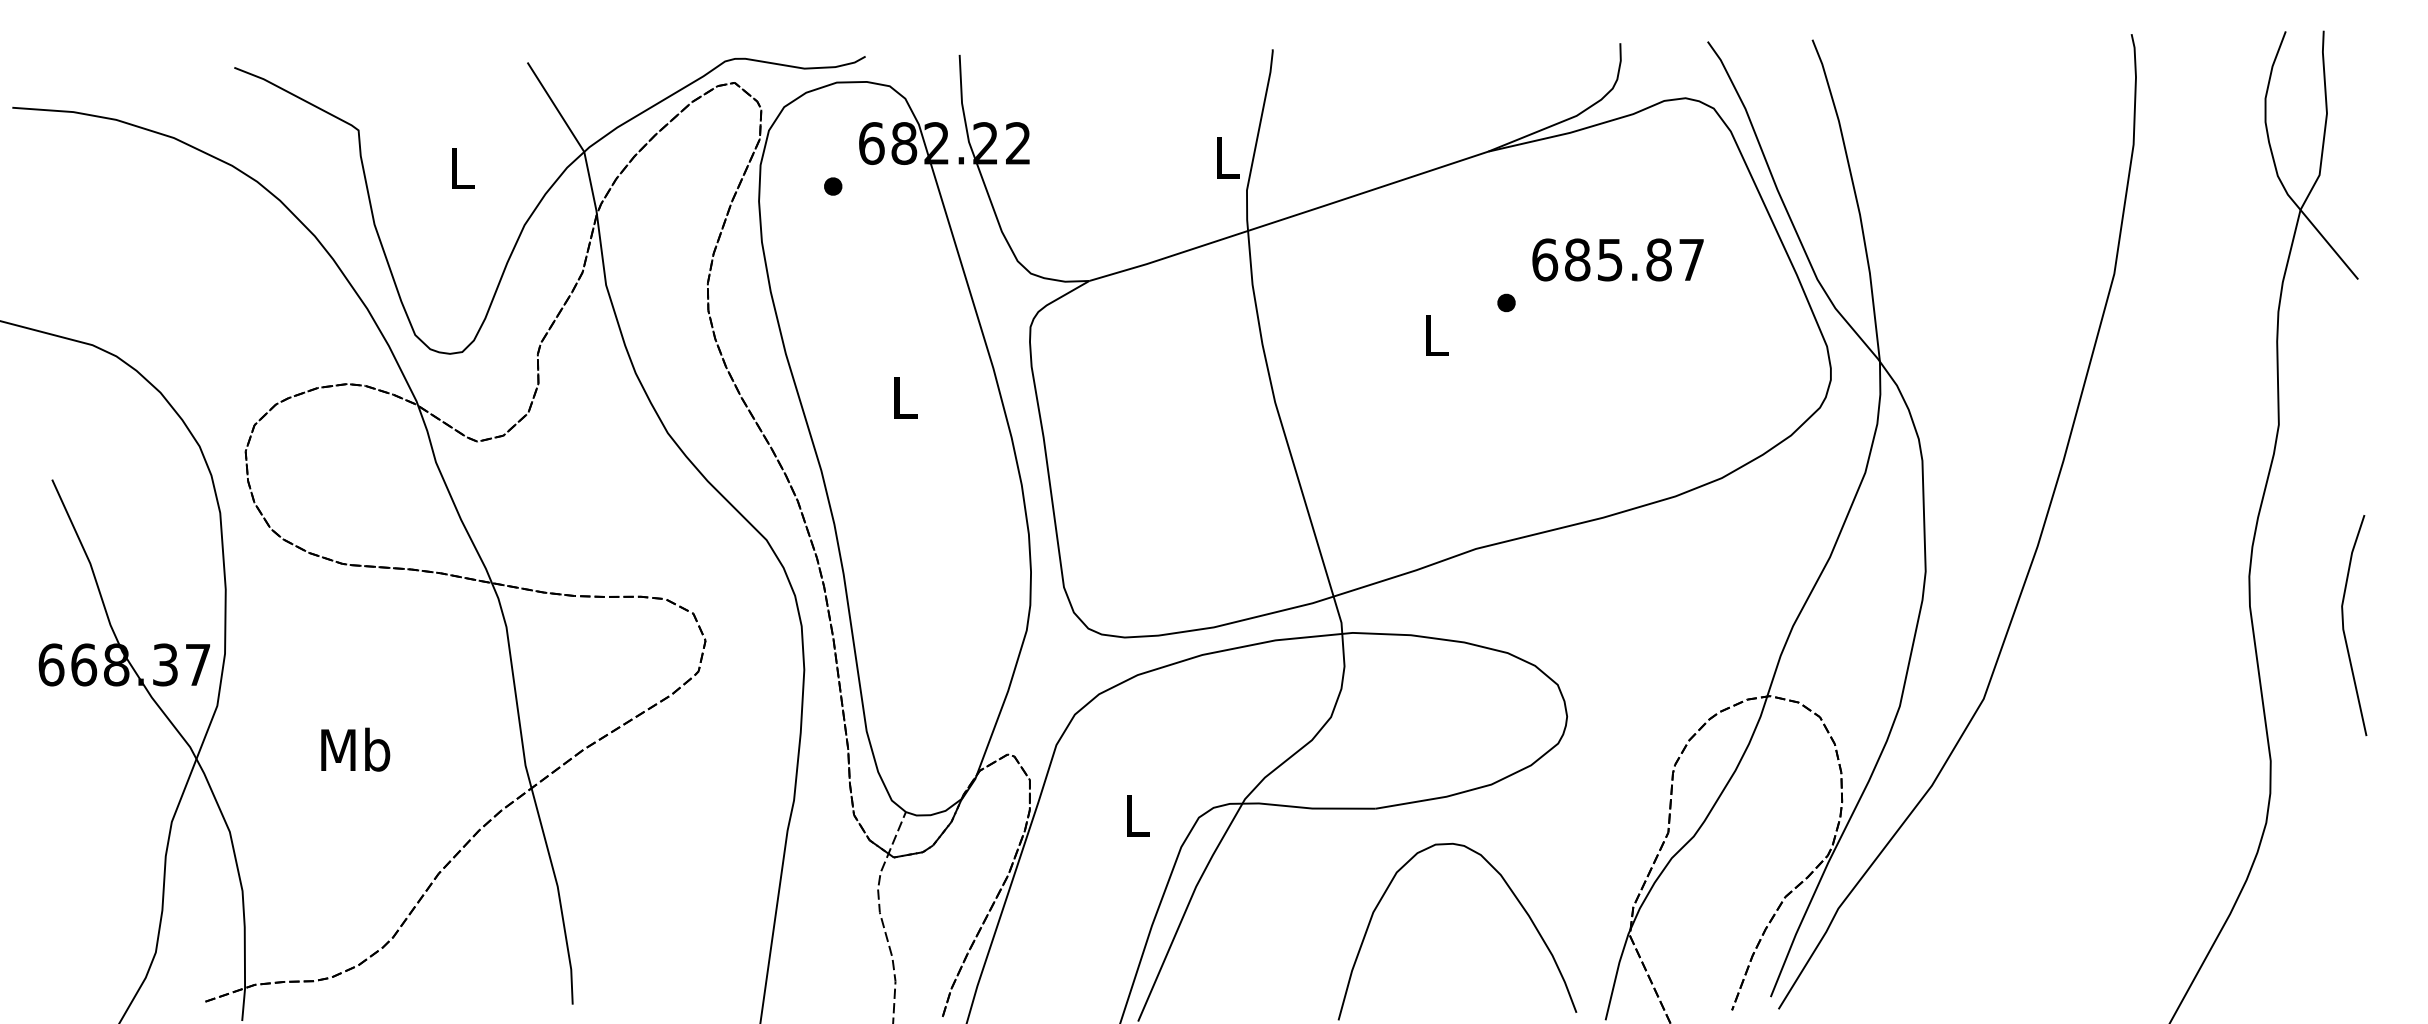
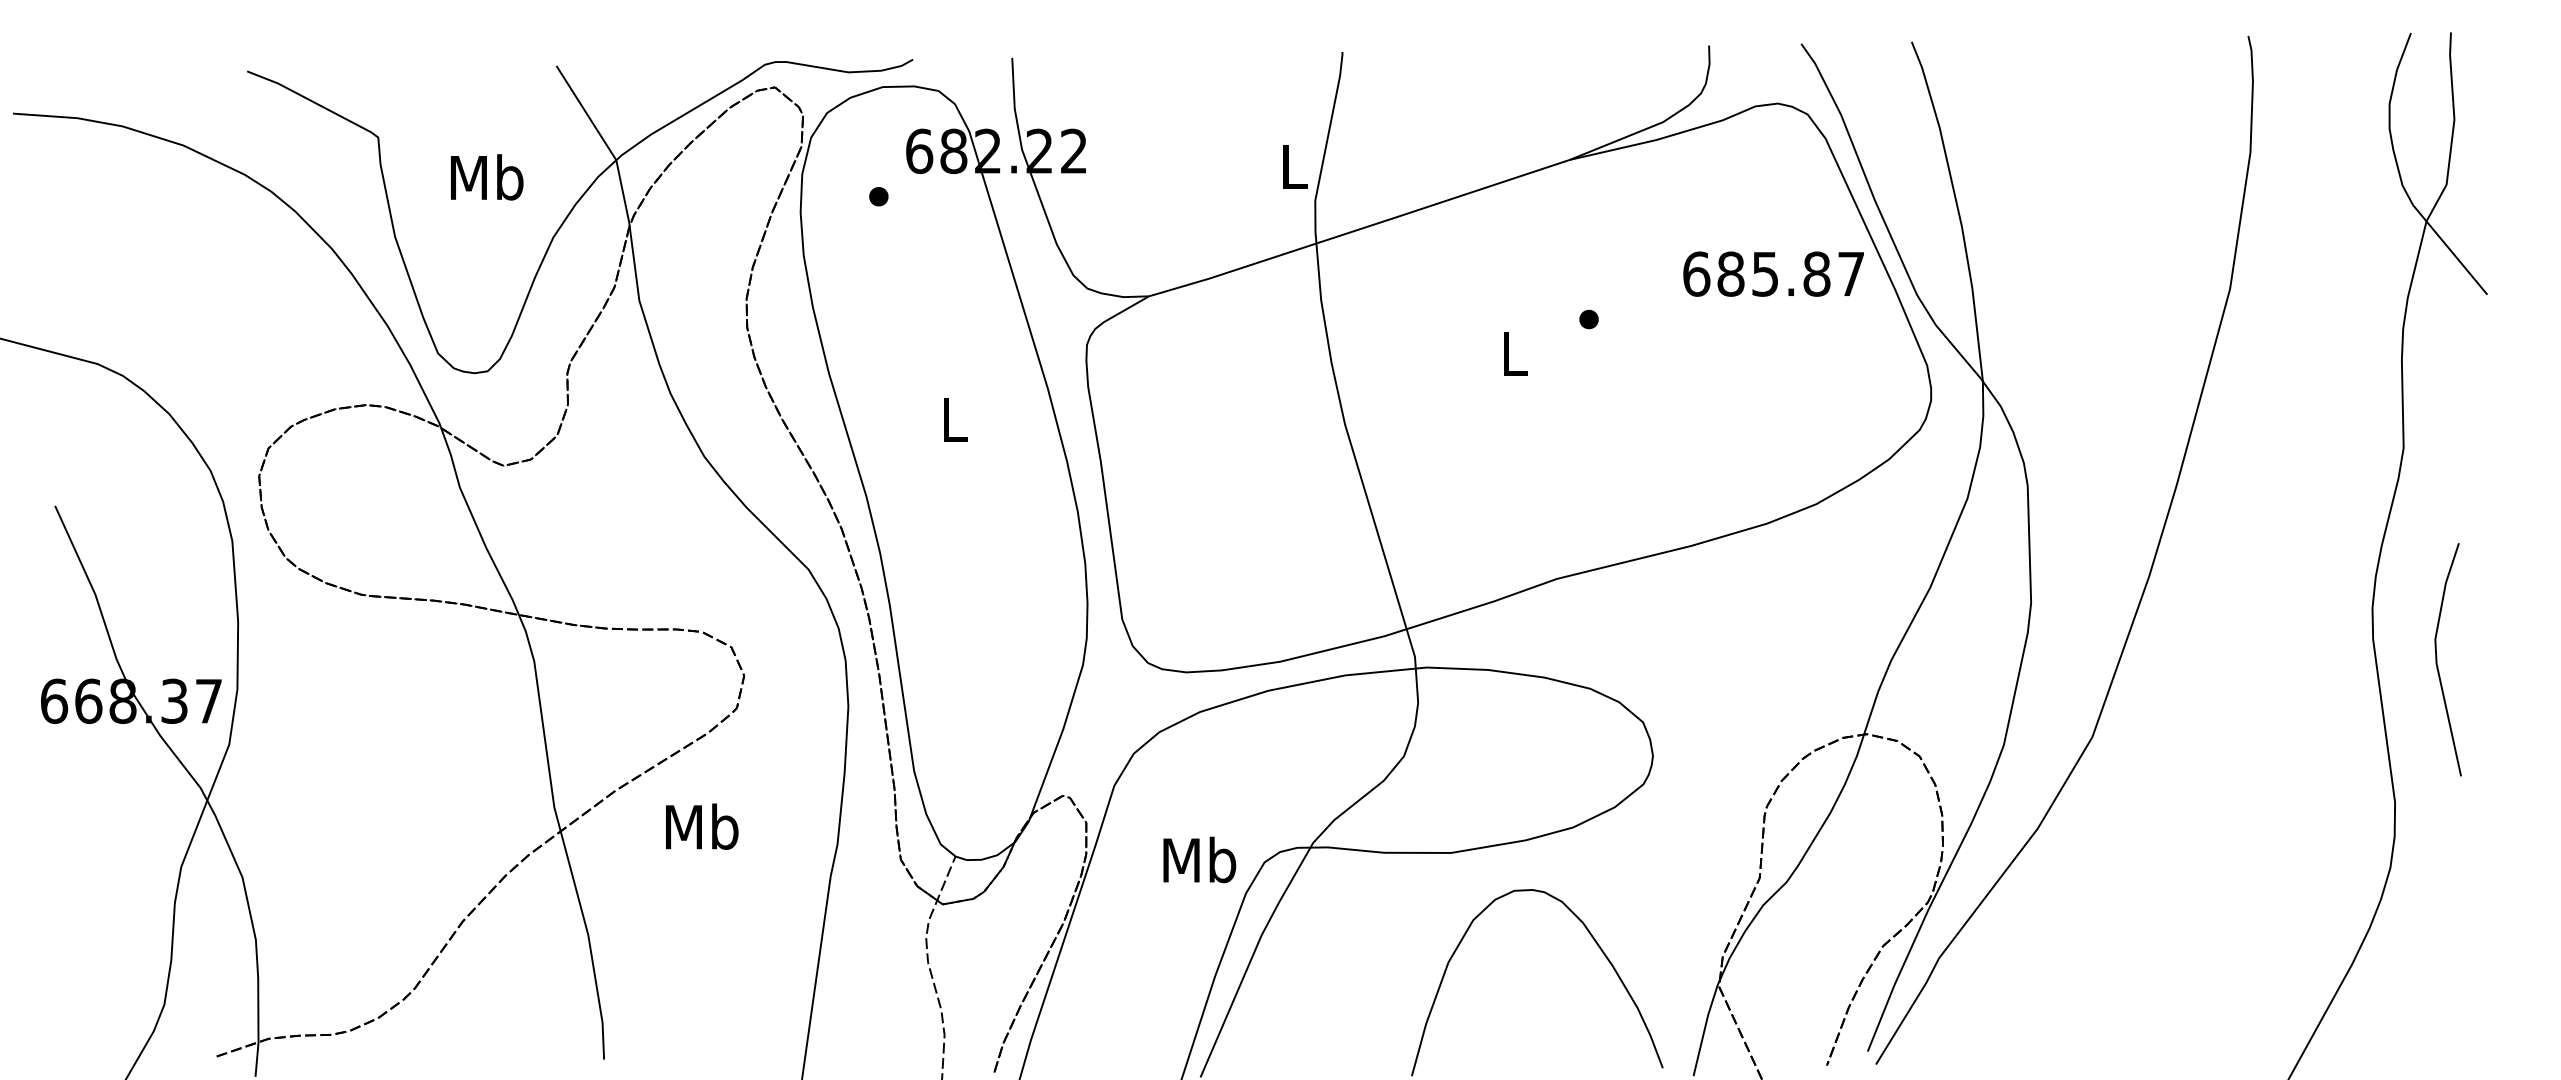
text: (462, 168) -> (487, 177), L -> Mb
text: (1617, 259) -> (1773, 273), moved
line: (2344, 625) -> (2437, 659), moved
text: (355, 749) -> (702, 826), moved
text: (1137, 814) -> (1199, 859), L -> Mb

